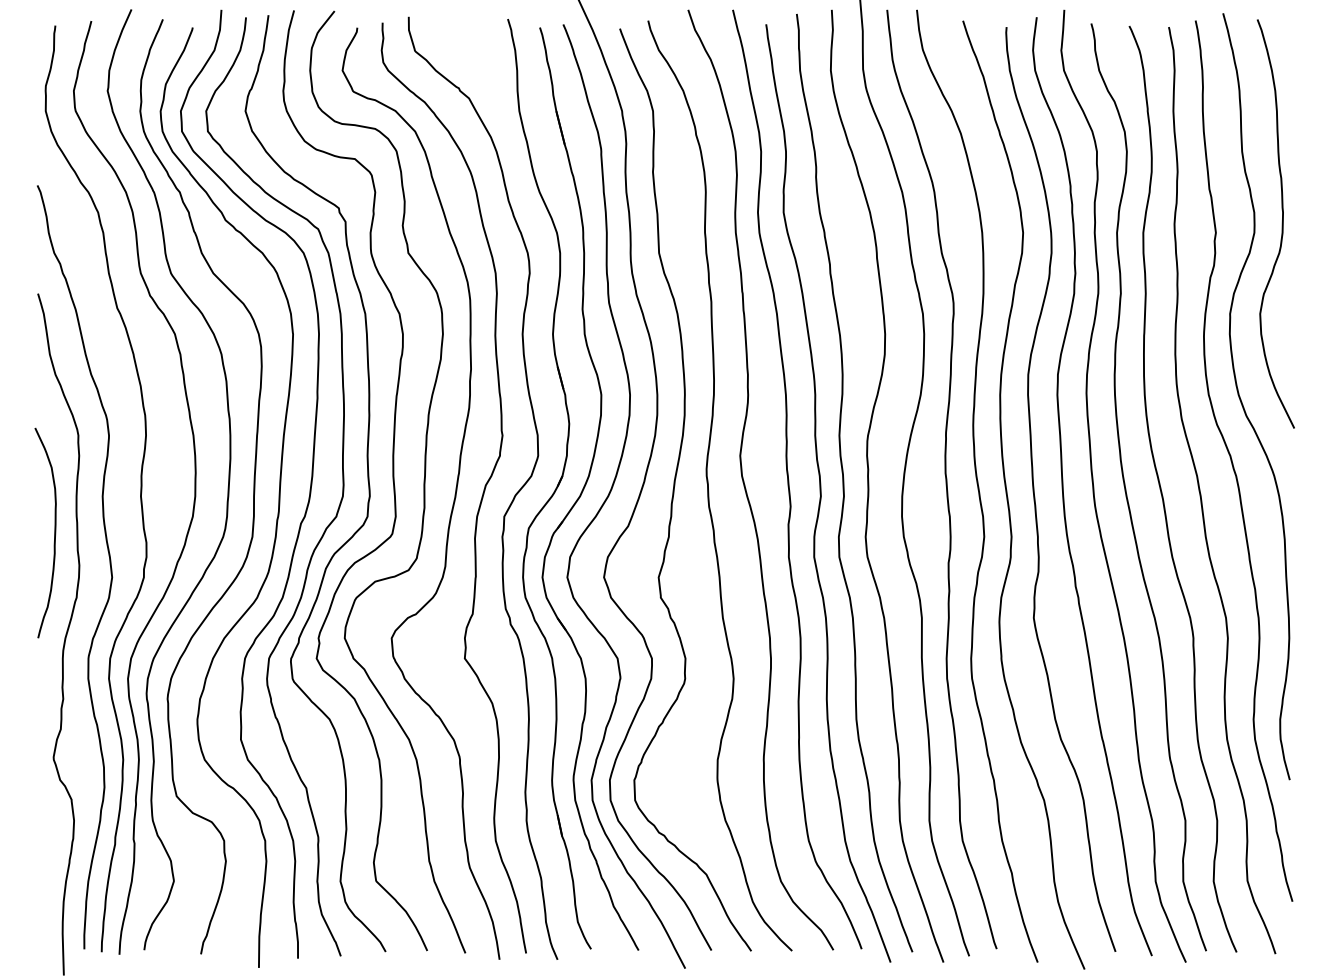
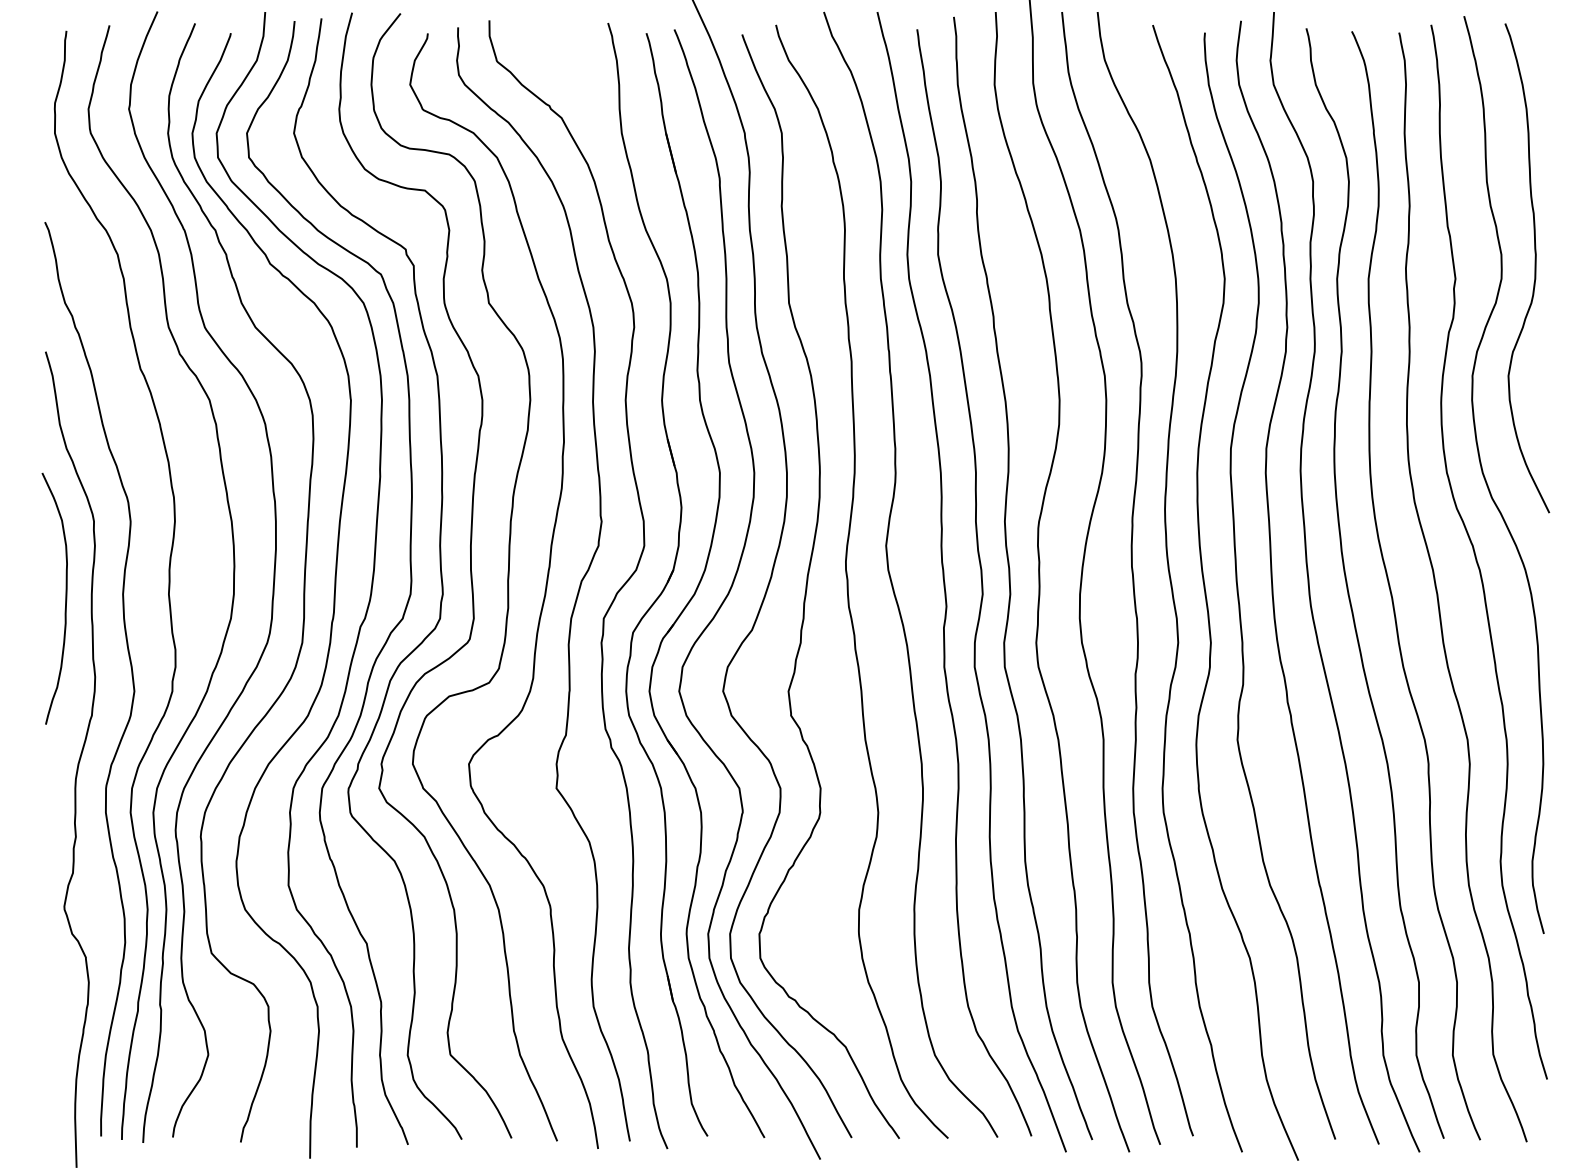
curve: (54, 532) -> (65, 598), moved

